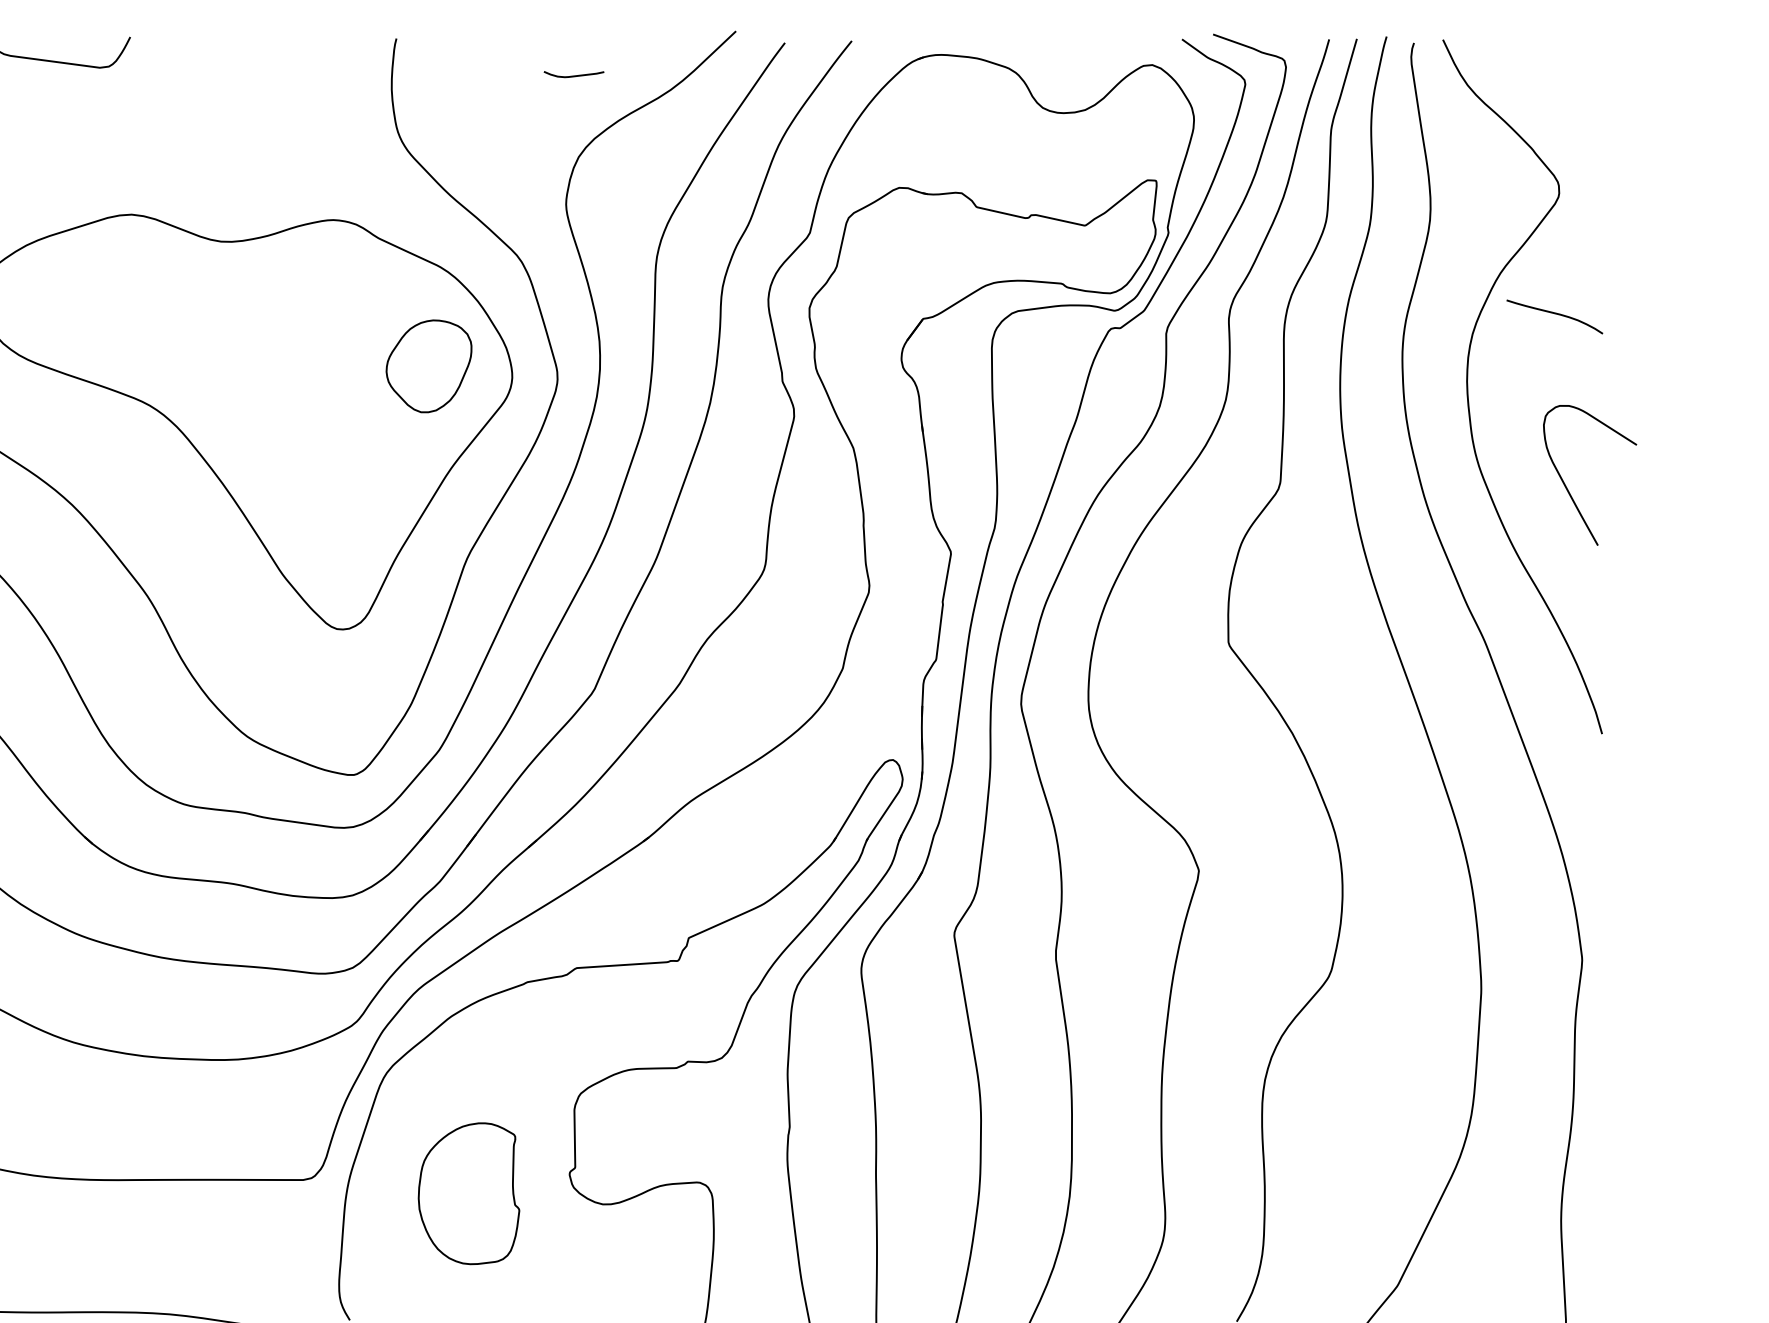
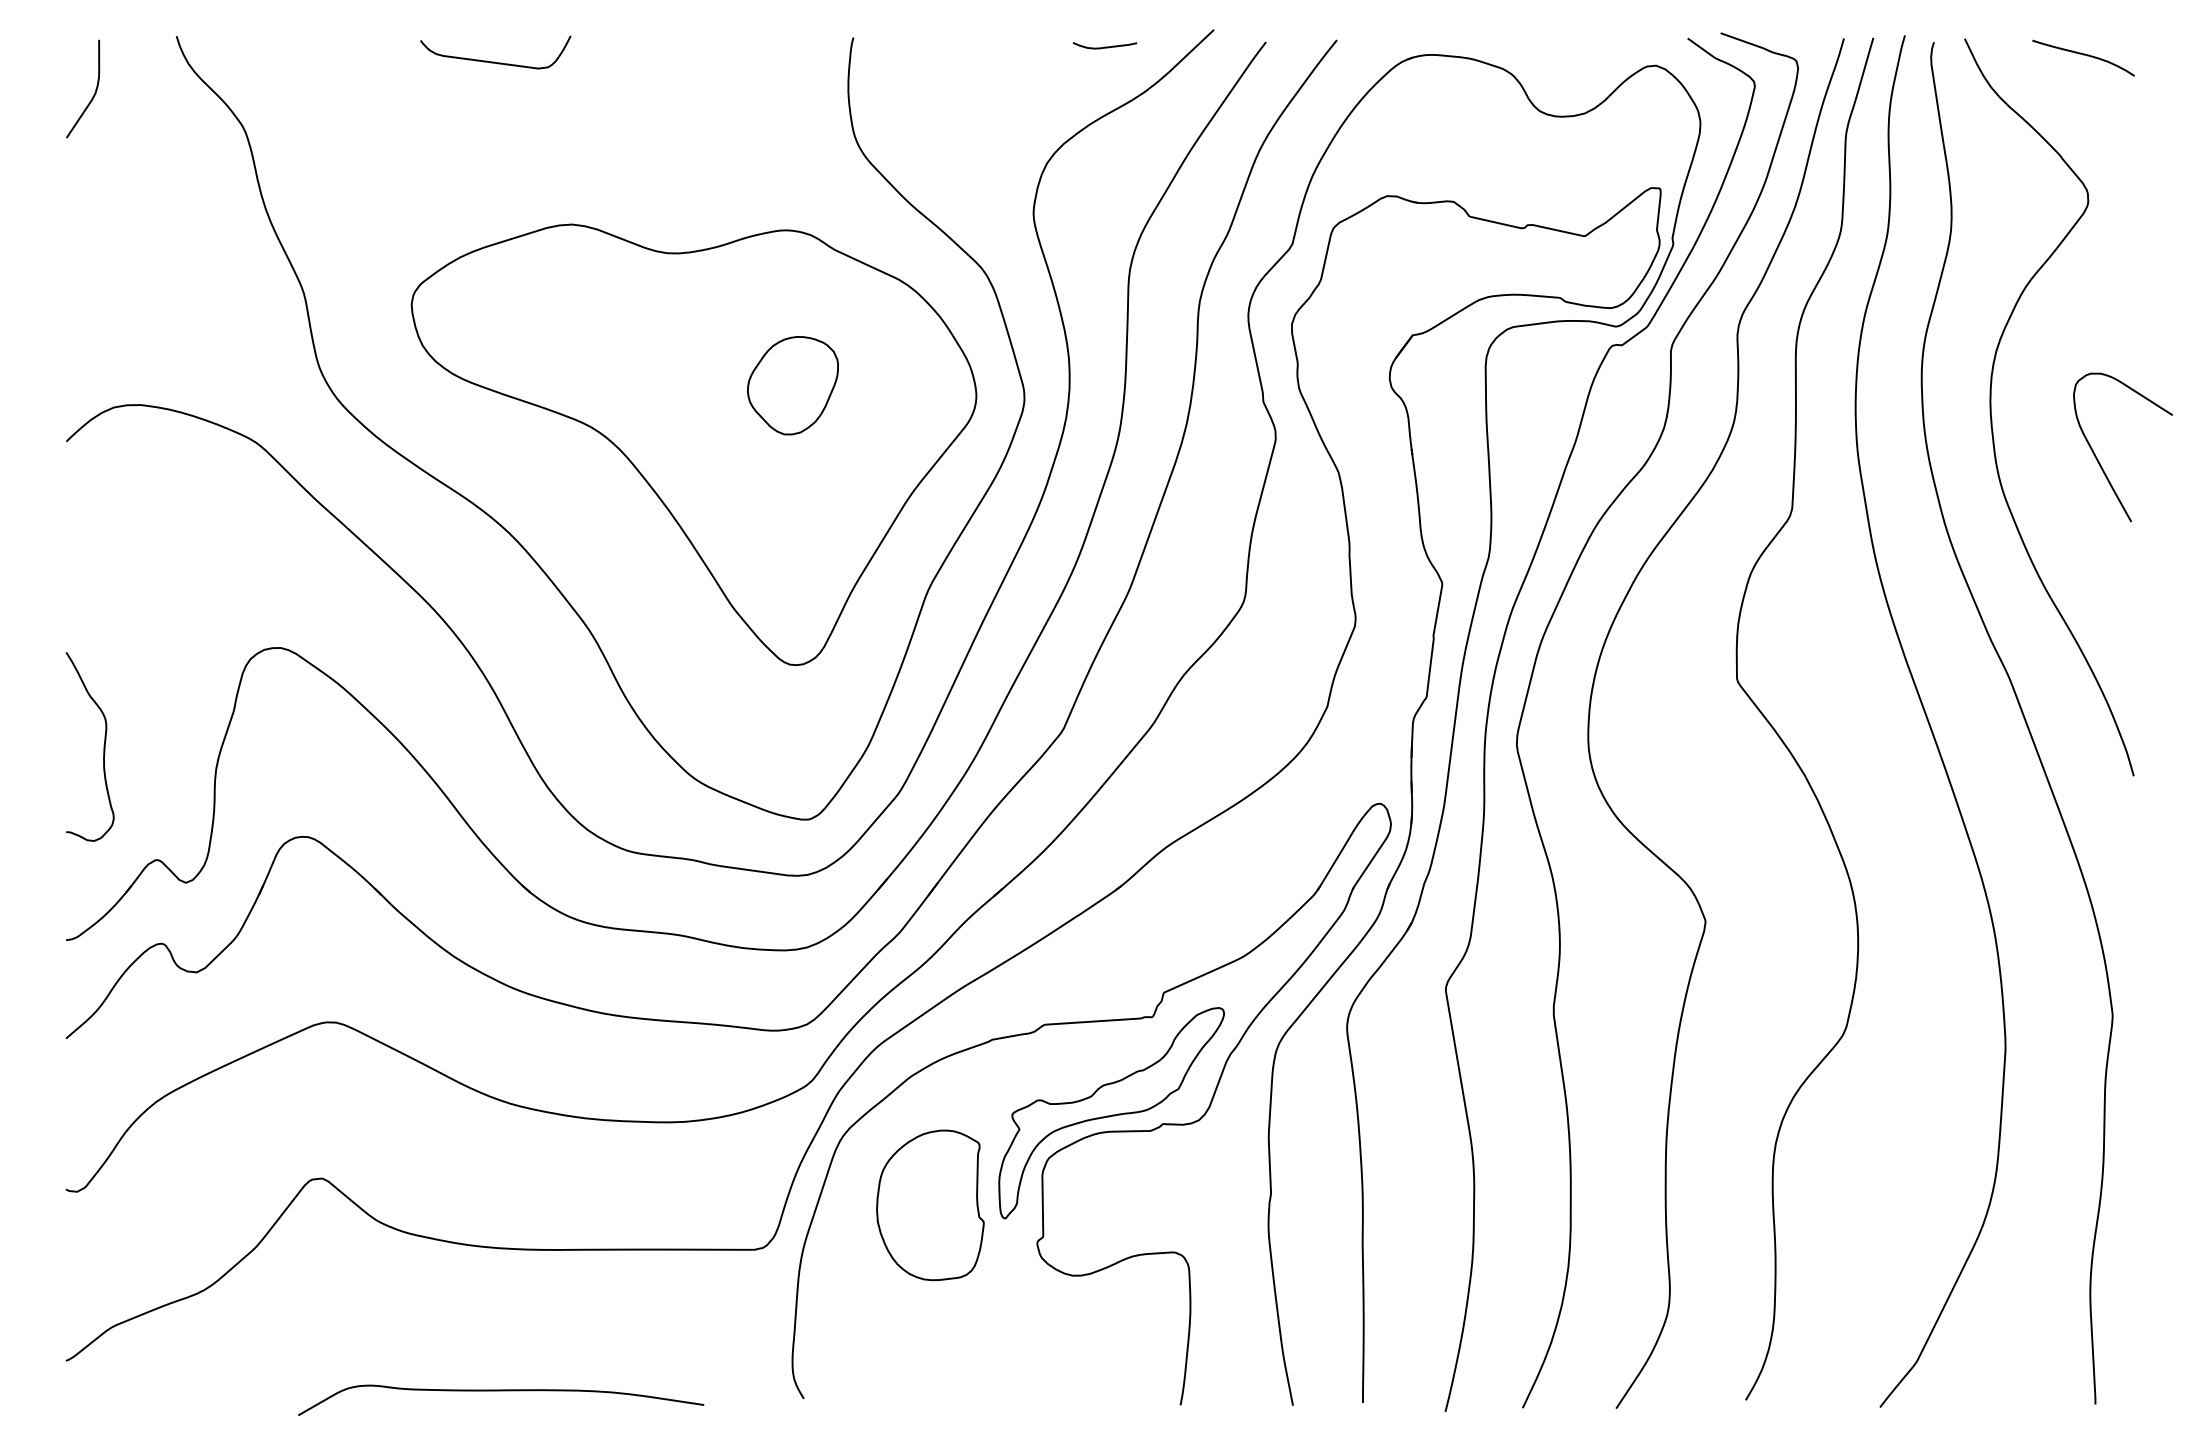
curve: (573, 75) -> (1104, 46), moved
curve: (1554, 314) -> (2083, 55), moved
part: (428, 366) -> (792, 385), moved
curve: (1566, 486) -> (2098, 459), moved
part: (639, 1051) -> (1111, 1113), added
part: (469, 1193) -> (930, 1205), moved

